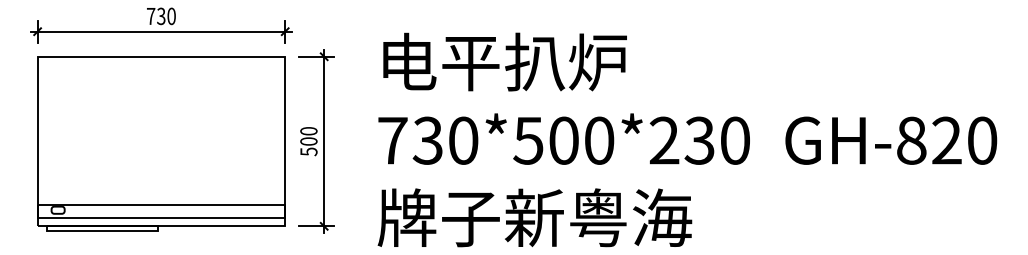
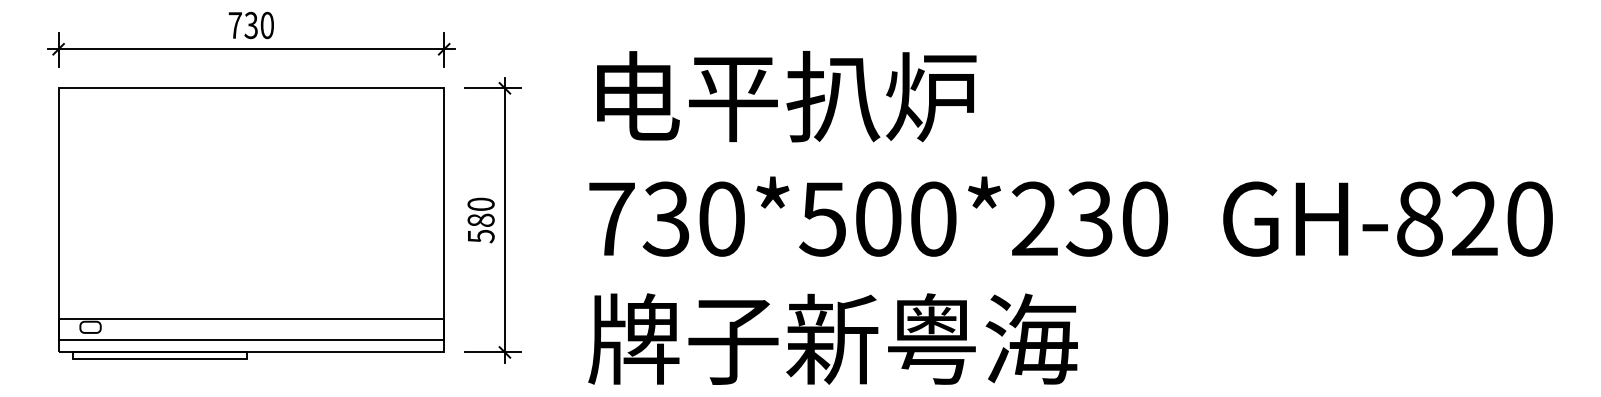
text: (308, 141) -> (480, 220), 500 -> 580

